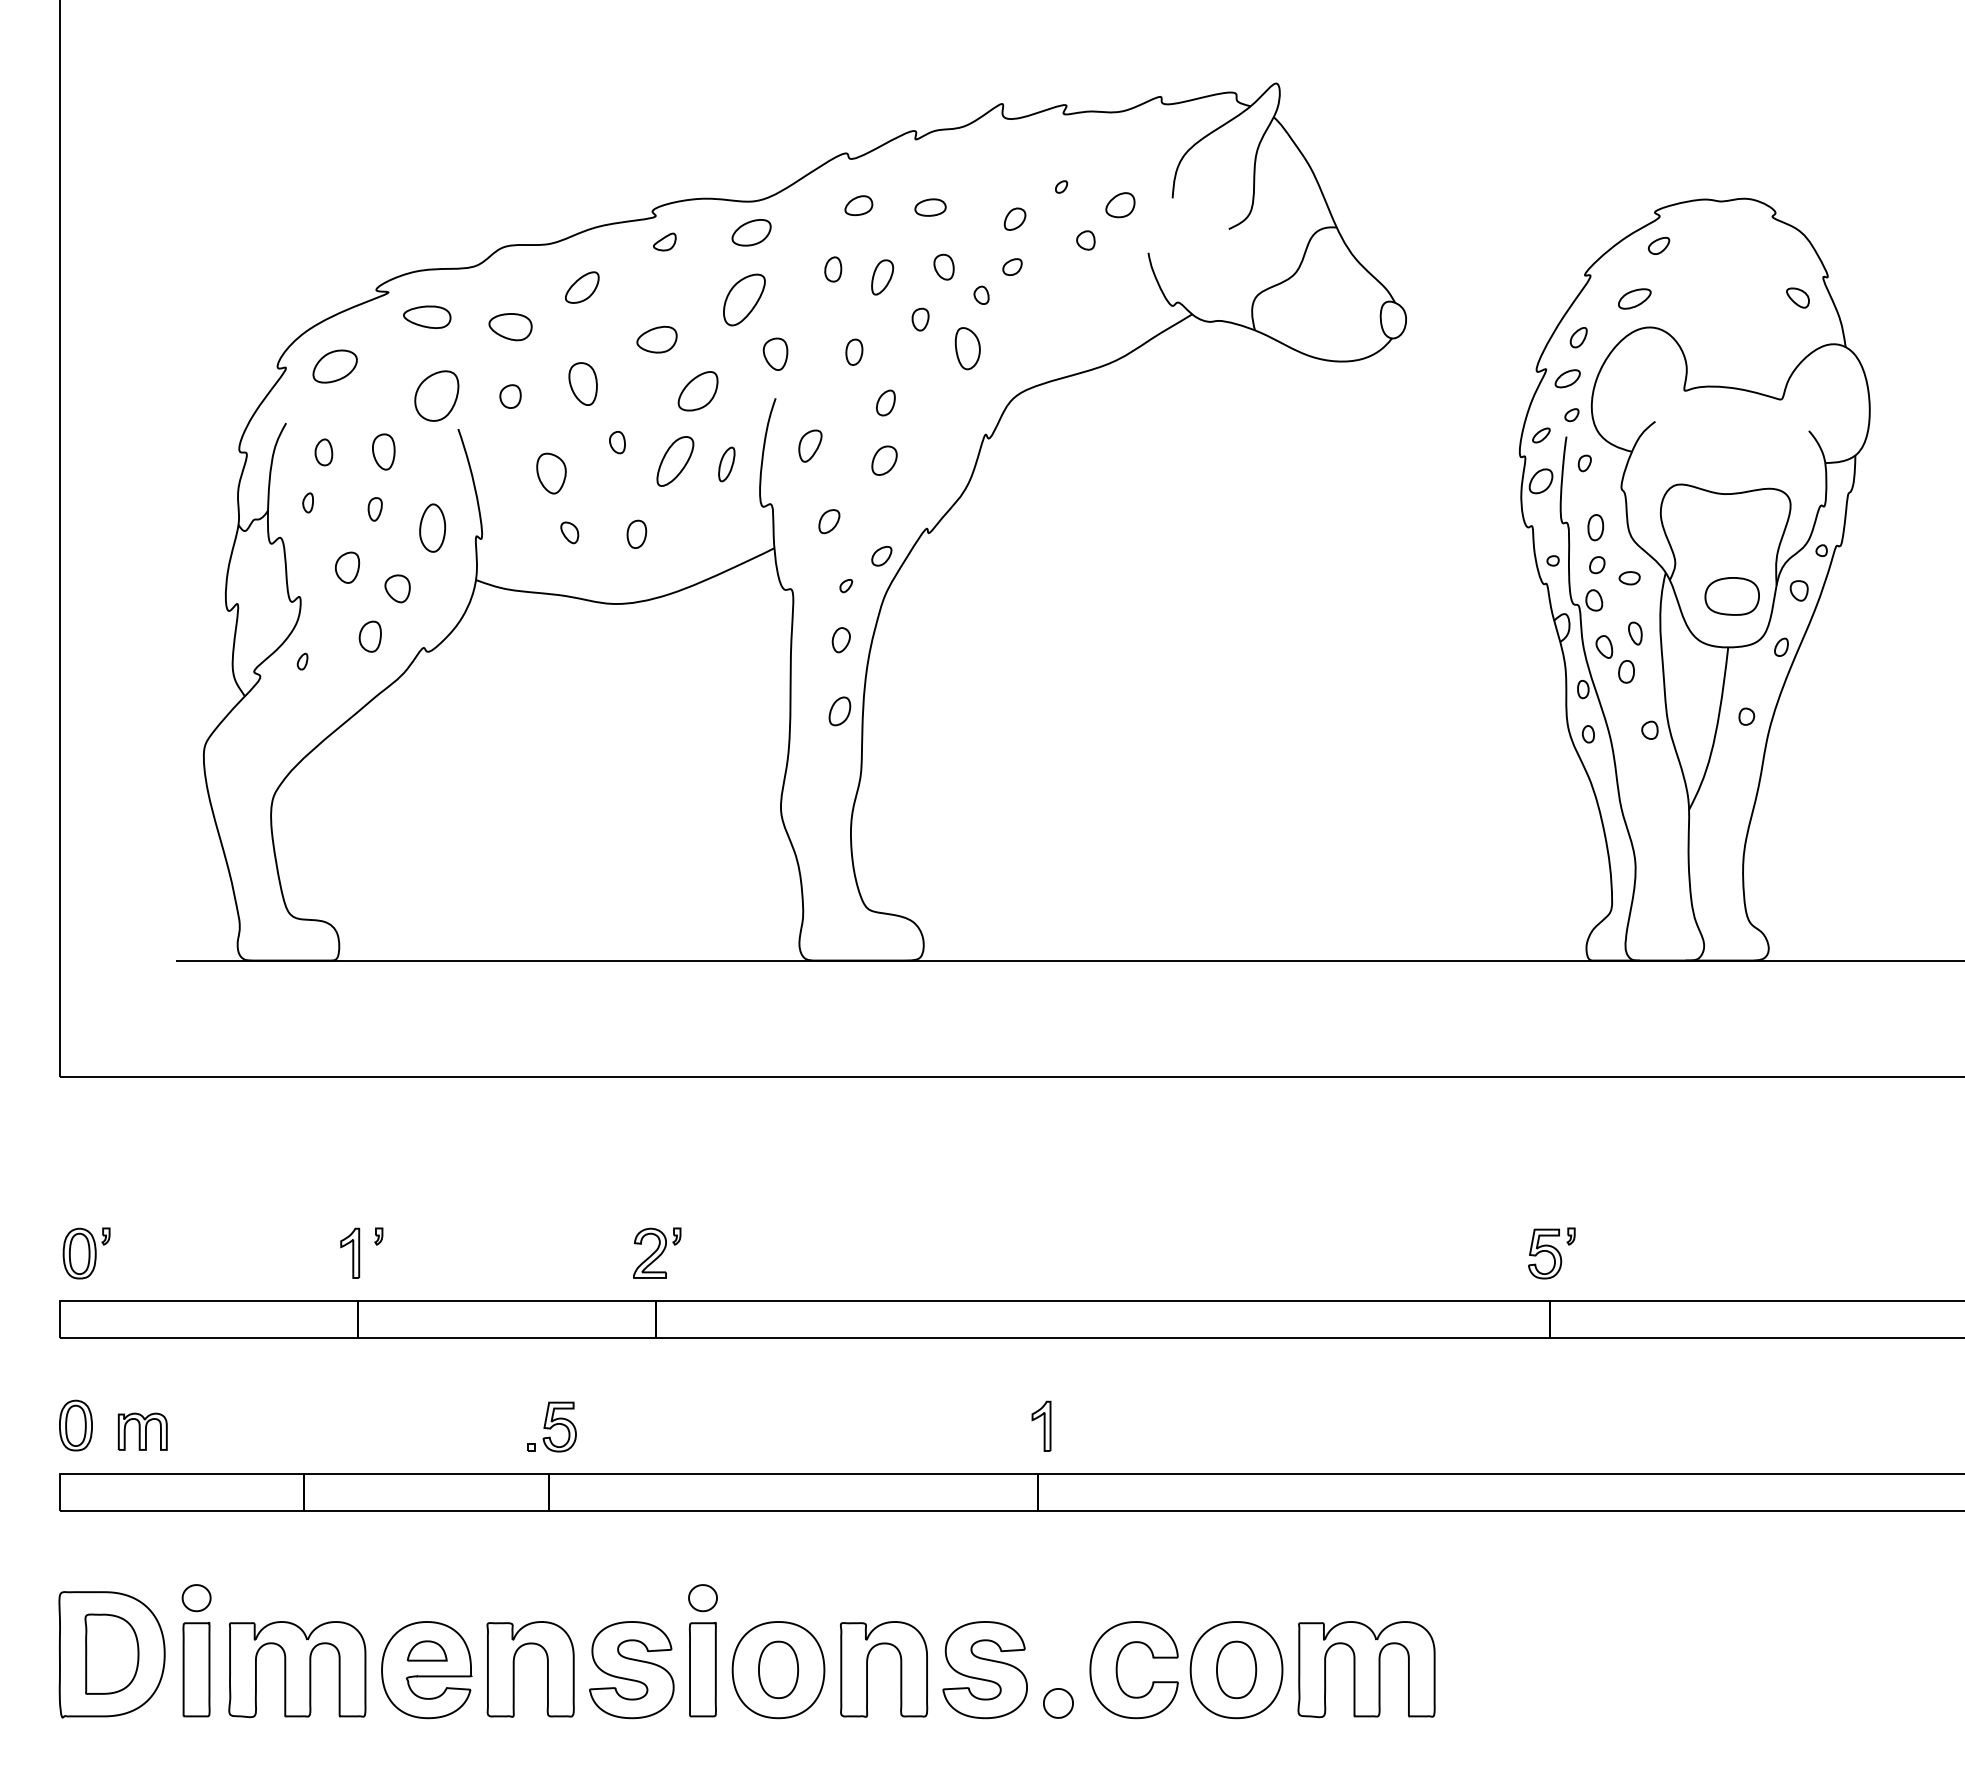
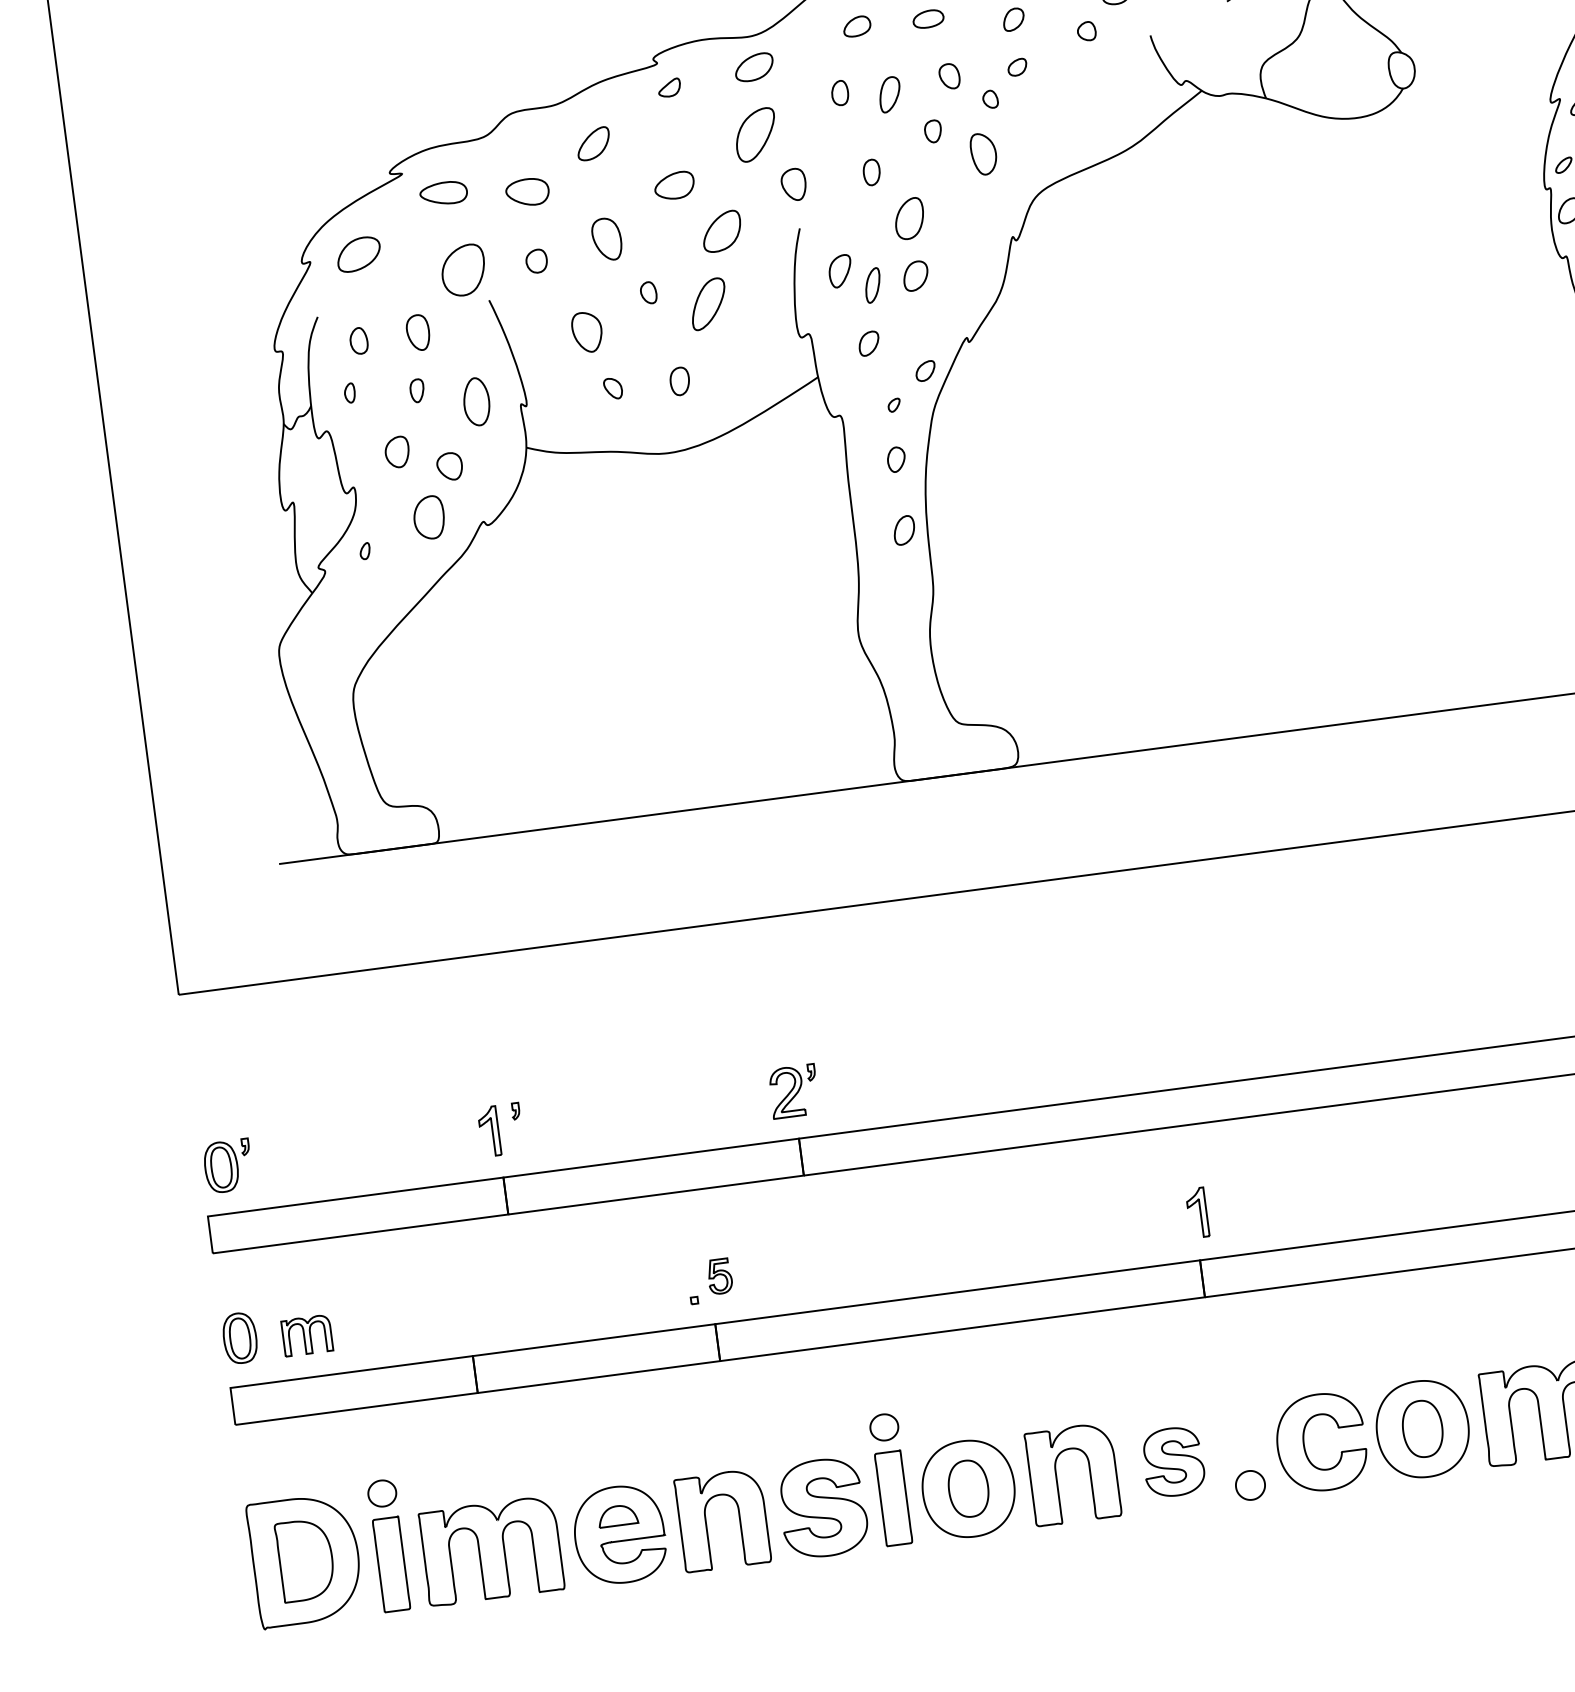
part: (885, 402) -> (909, 218), size x1.6
part: (726, 464) -> (872, 285), moved
part: (369, 636) -> (428, 517), size x1.4
part: (559, 1426) -> (719, 1276), size x0.7
part: (984, 1670) -> (1172, 1462), size x0.7

